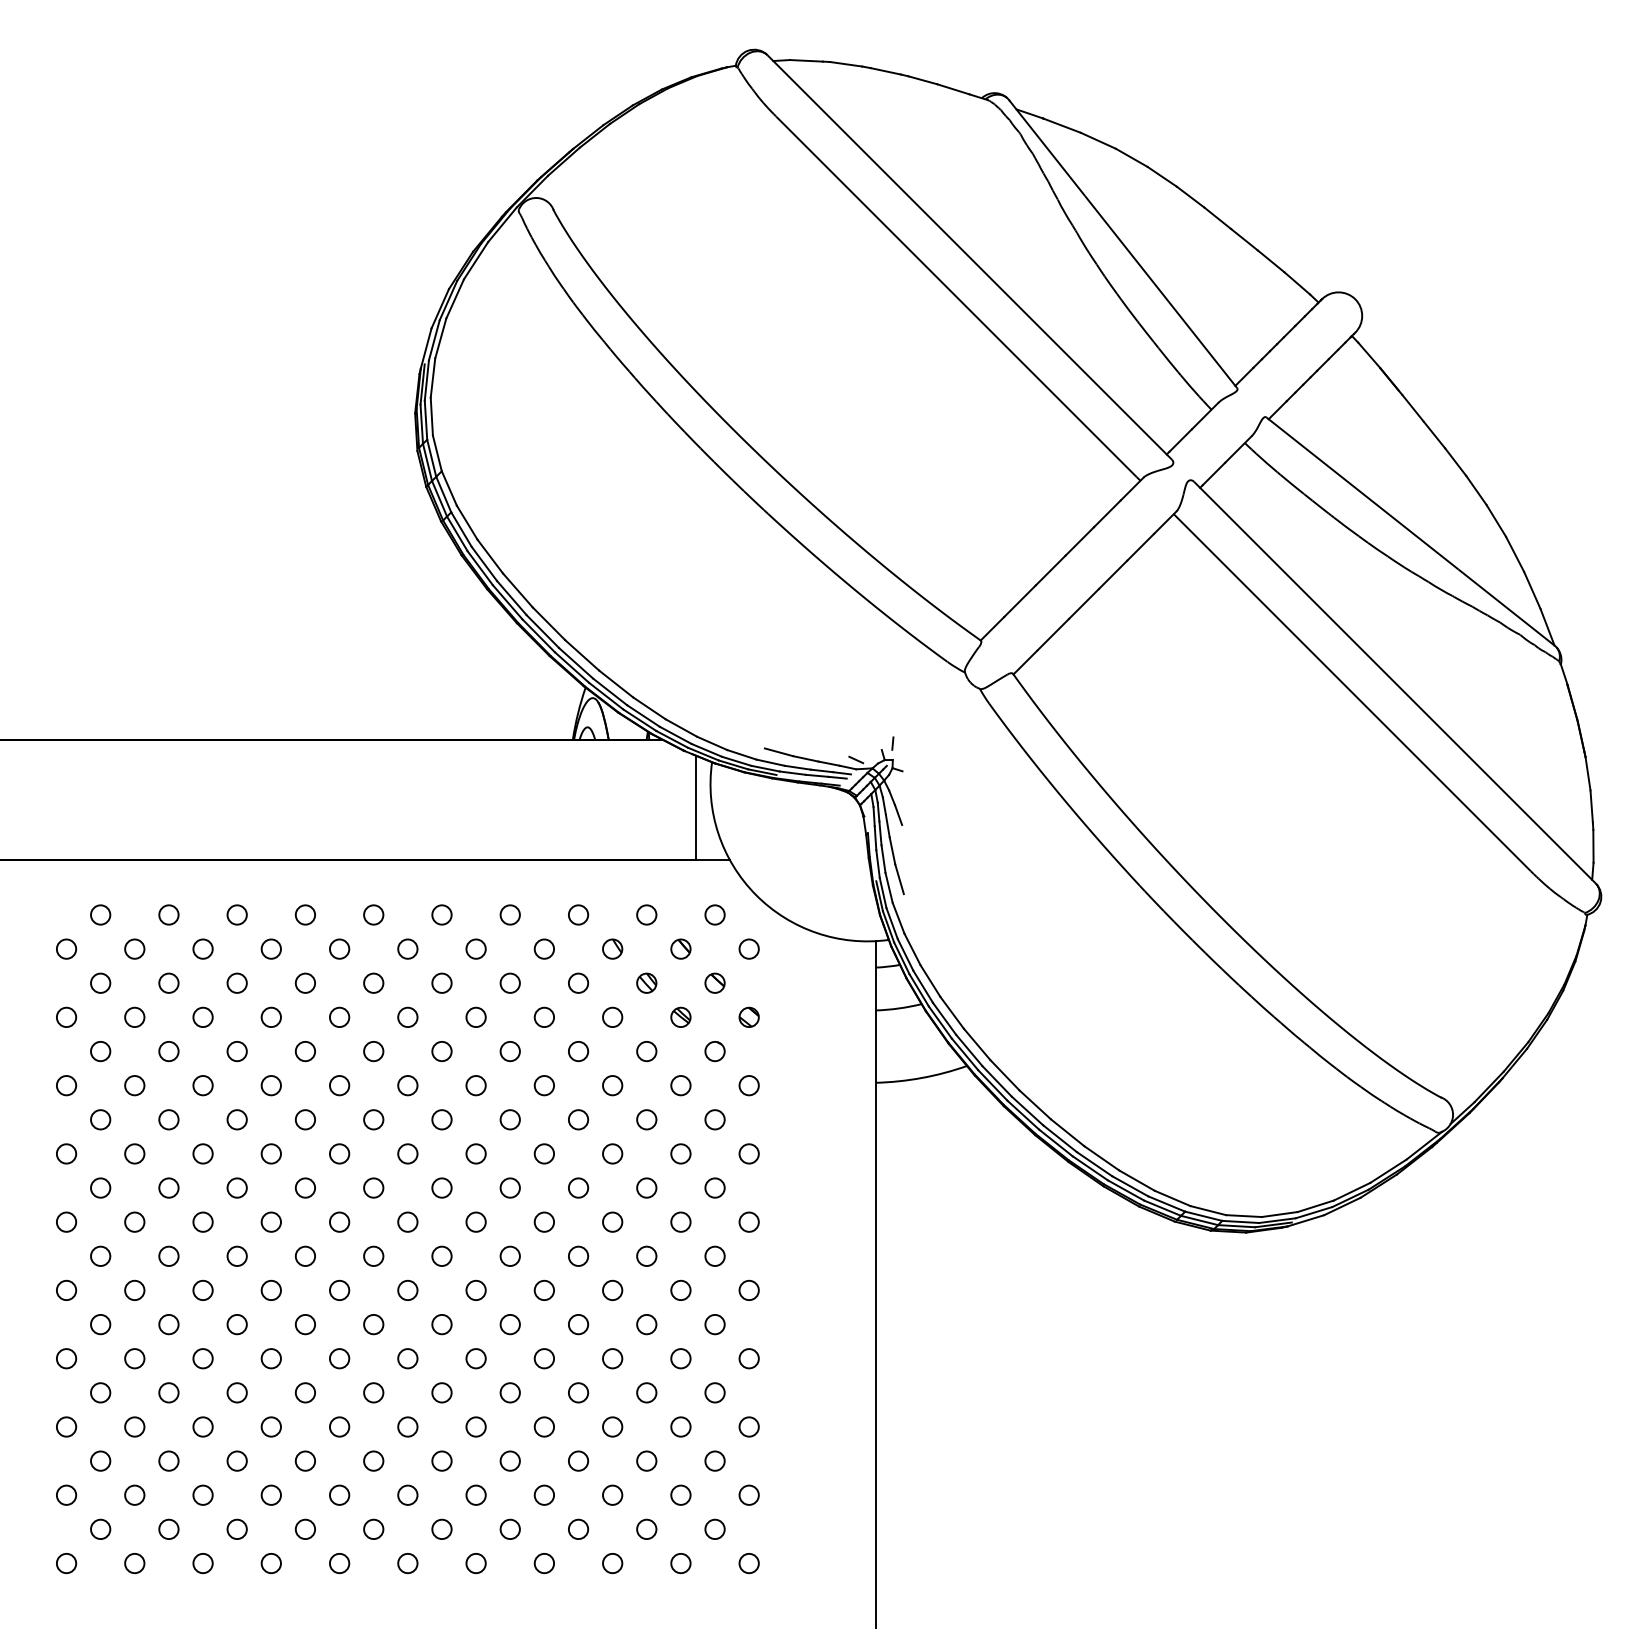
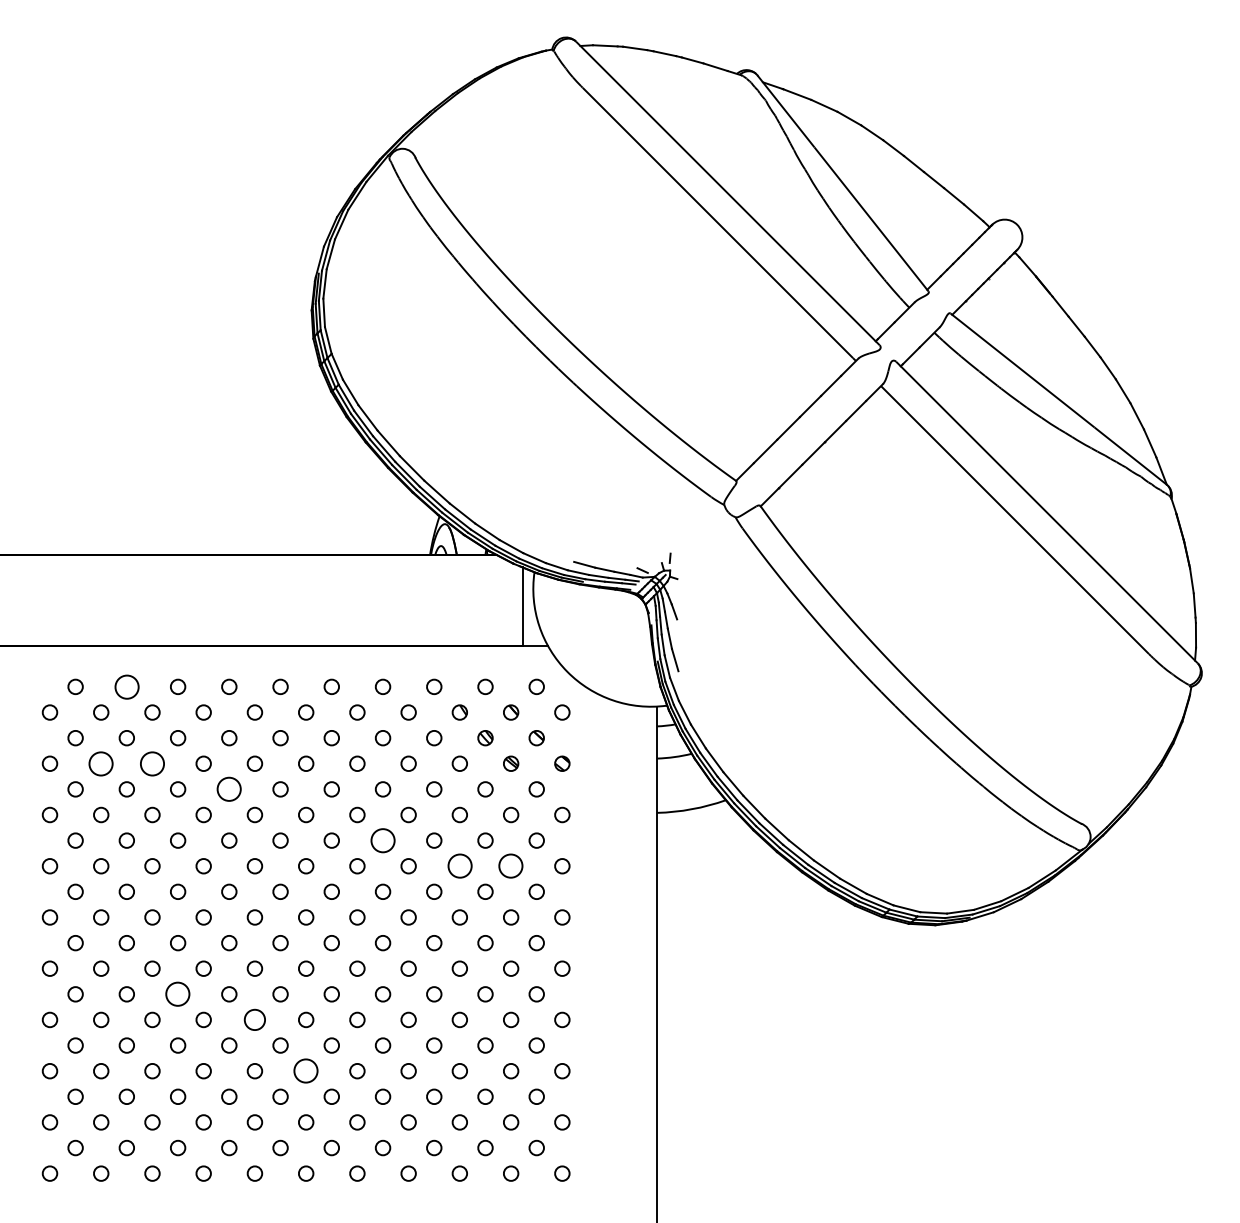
circle: (168, 914) -> (126, 686), size x1.6
circle: (135, 1017) -> (101, 763), size x1.6
circle: (203, 1017) -> (152, 763), size x1.6
circle: (305, 1051) -> (229, 789), size x1.6
circle: (509, 1119) -> (382, 840), size x1.6
circle: (612, 1154) -> (459, 866), size x1.6
circle: (681, 1154) -> (511, 866), size x1.6
circle: (237, 1324) -> (178, 994), size x1.6
circle: (339, 1358) -> (254, 1019), size x1.4
circle: (408, 1427) -> (306, 1071), size x1.6

